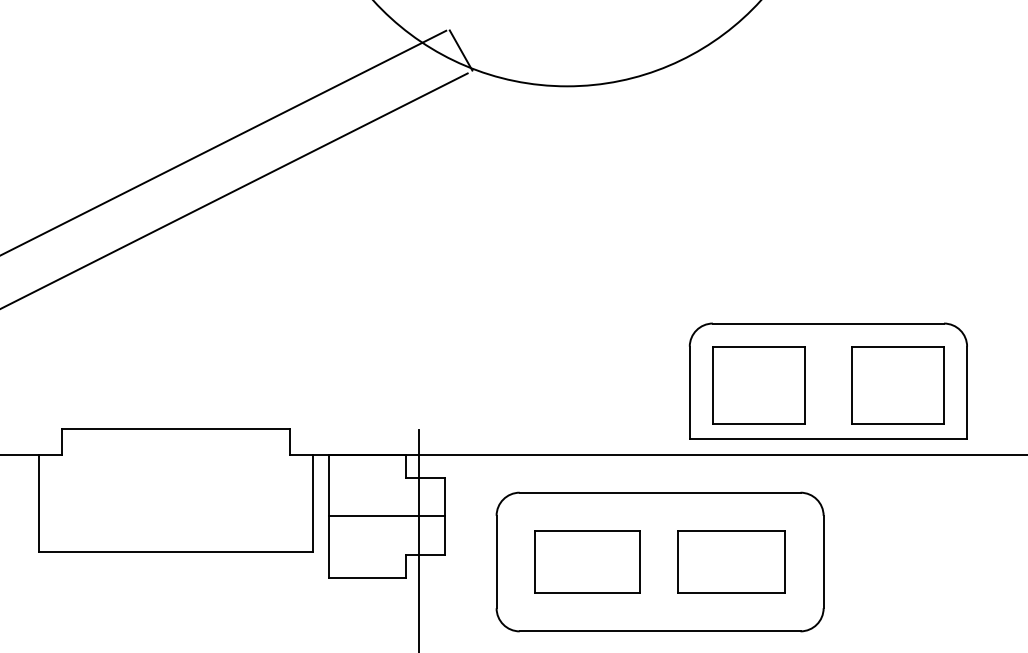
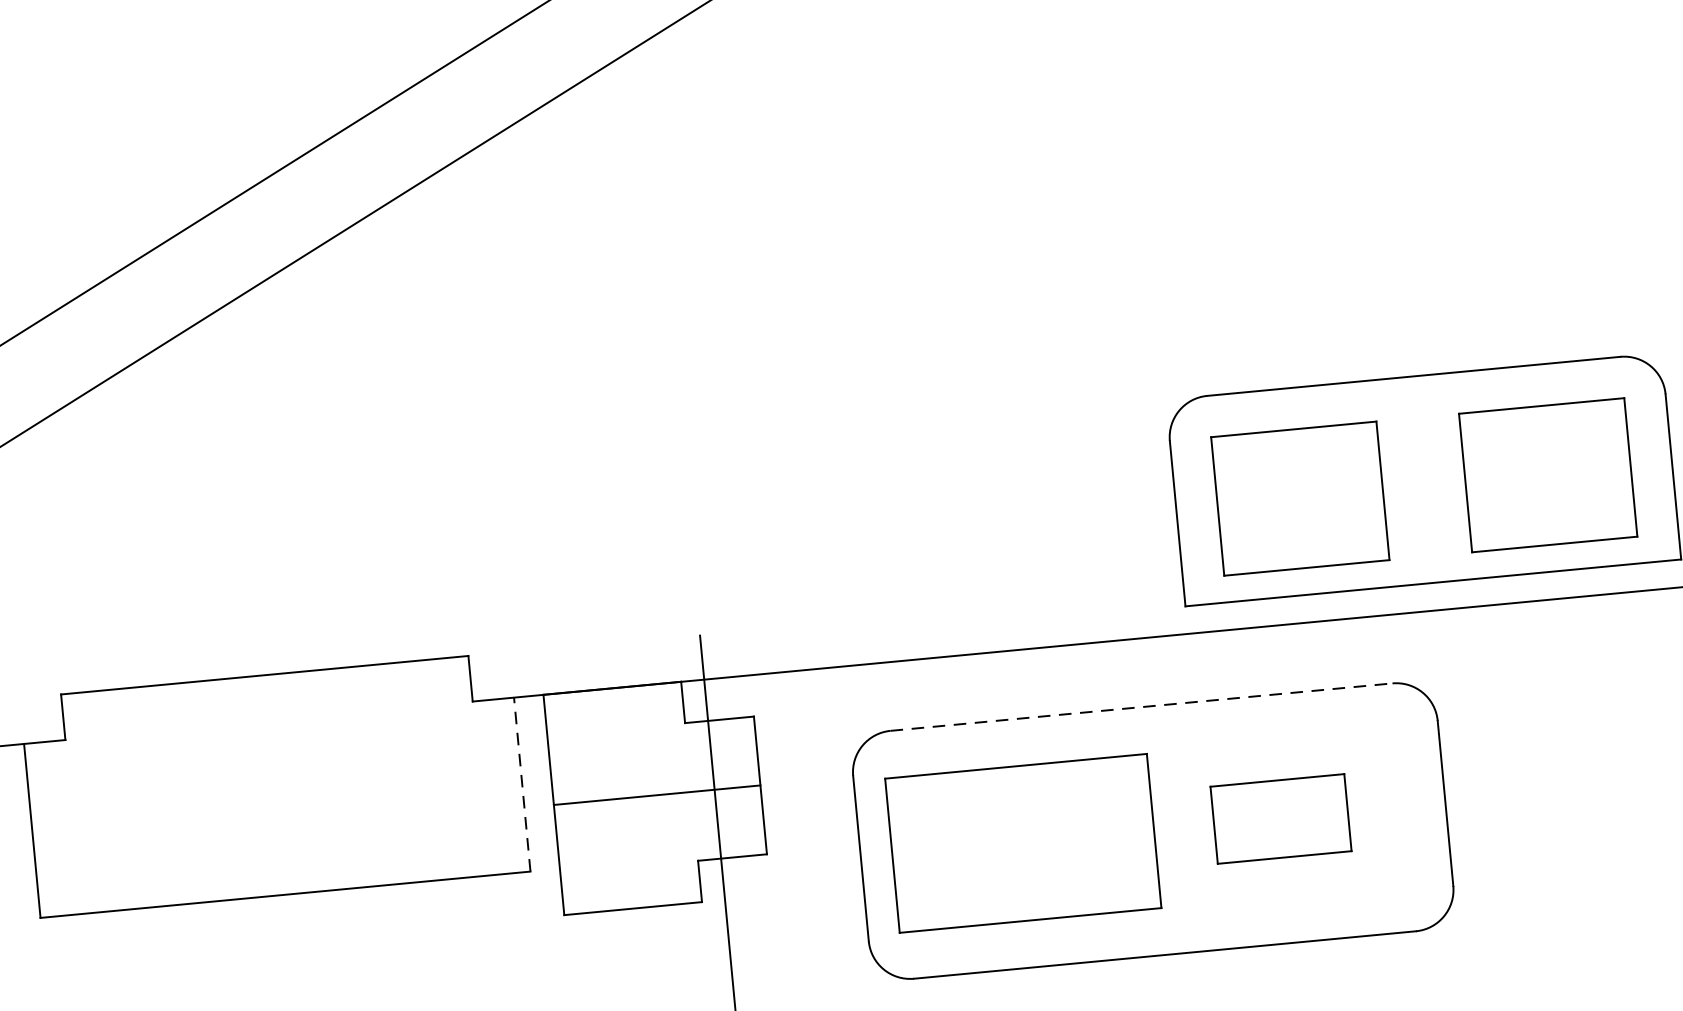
line: (660, 492) -> (1142, 706), solid -> dashed
line: (312, 503) -> (522, 785), solid -> dashed
part: (587, 561) -> (1023, 842), size x1.4
part: (731, 561) -> (1280, 818), size x0.7

